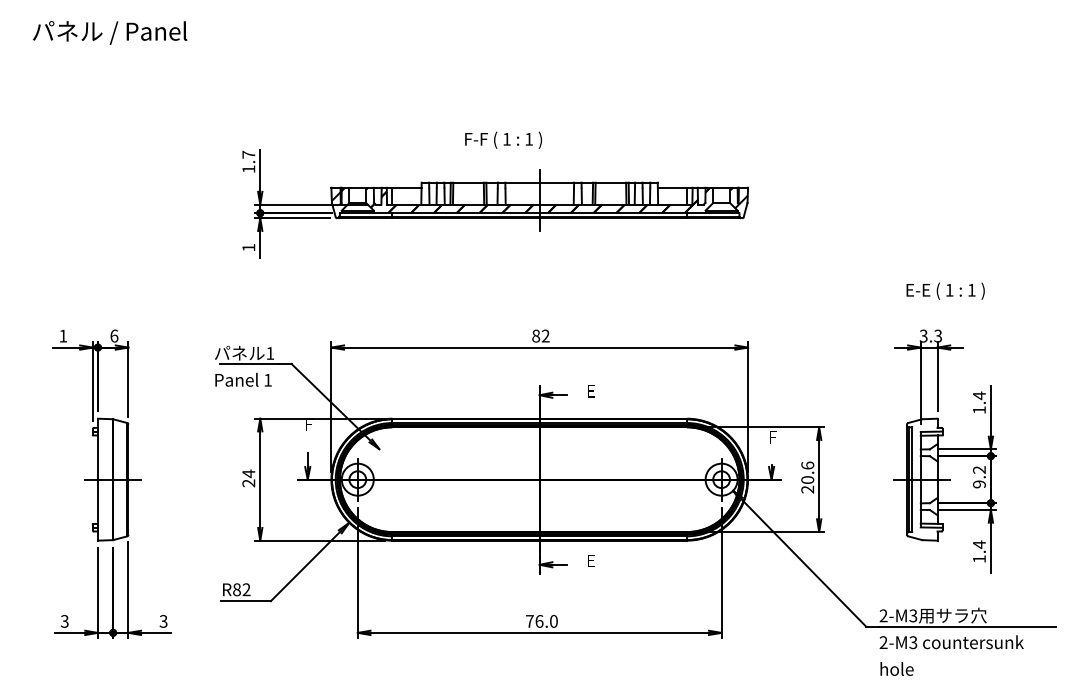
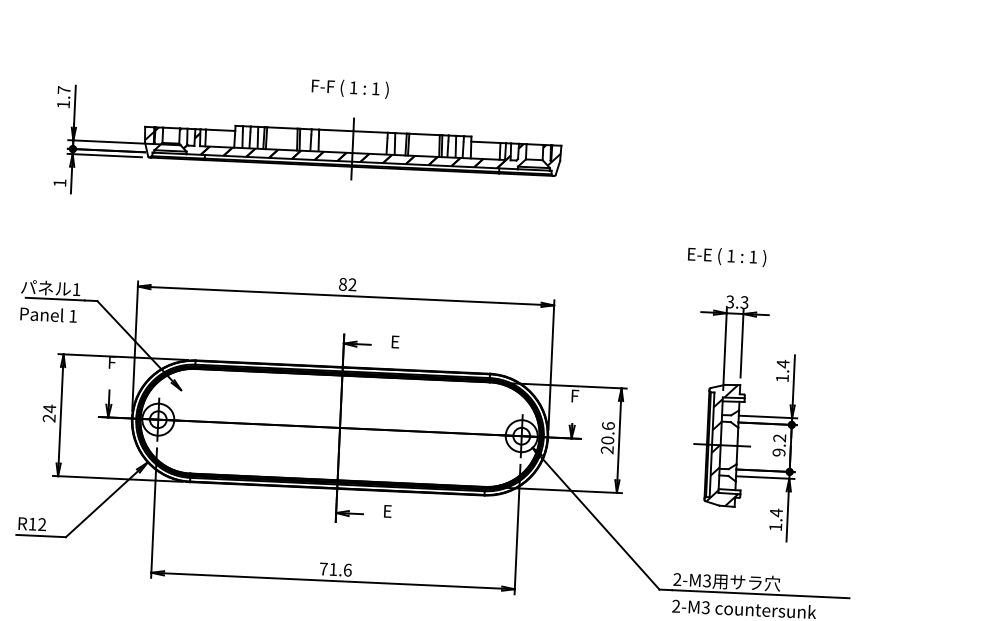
text: (503, 139) -> (350, 87), moved
text: (945, 290) -> (726, 256), moved
hatch: (923, 479) -> (723, 445), added
text: (236, 589) -> (32, 523), R82 -> R12
text: (546, 620) -> (340, 568), 76.0 -> 71.6

